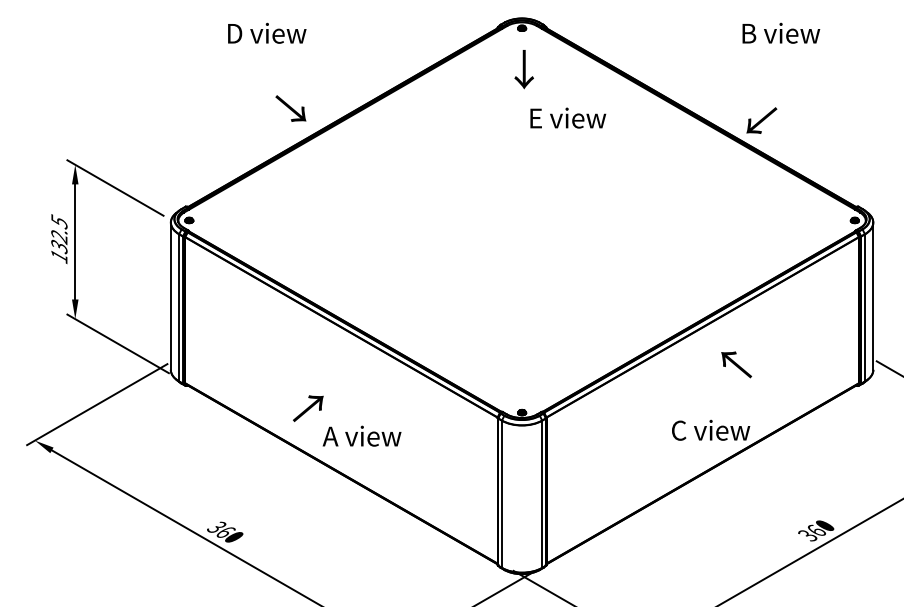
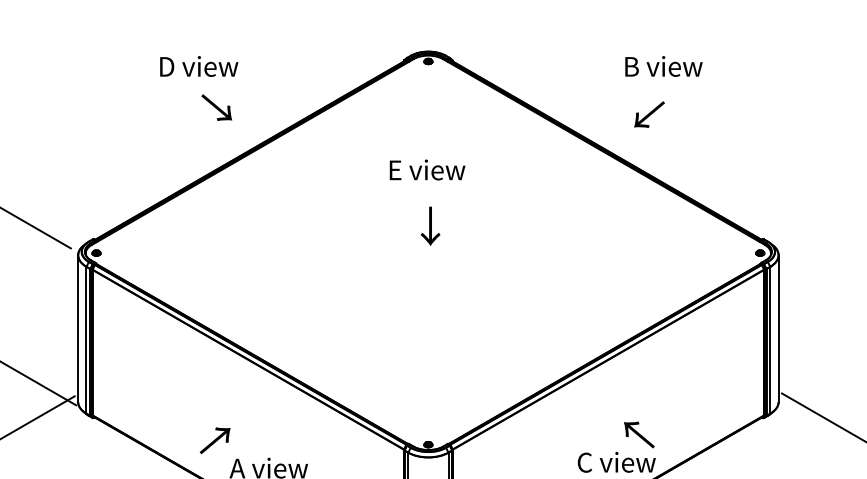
text: (267, 32) -> (199, 65), moved
text: (781, 32) -> (664, 65), moved
text: (523, 69) -> (429, 226), moved
text: (290, 108) -> (216, 107), moved
text: (568, 117) -> (427, 169), moved
text: (761, 120) -> (649, 114), moved
text: (736, 364) -> (639, 434), moved

